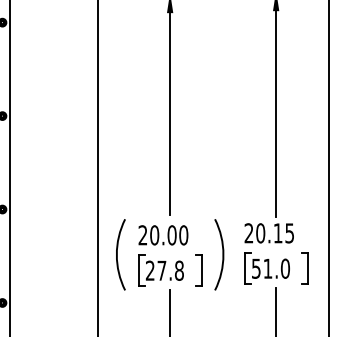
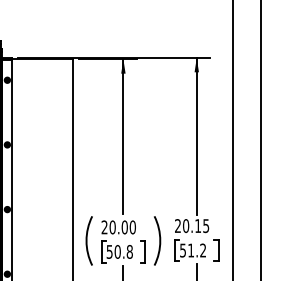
text: (285, 268) -> (203, 250), 51.0 -> 51.2
text: (155, 270) -> (113, 251), 27.8 -> 50.8

